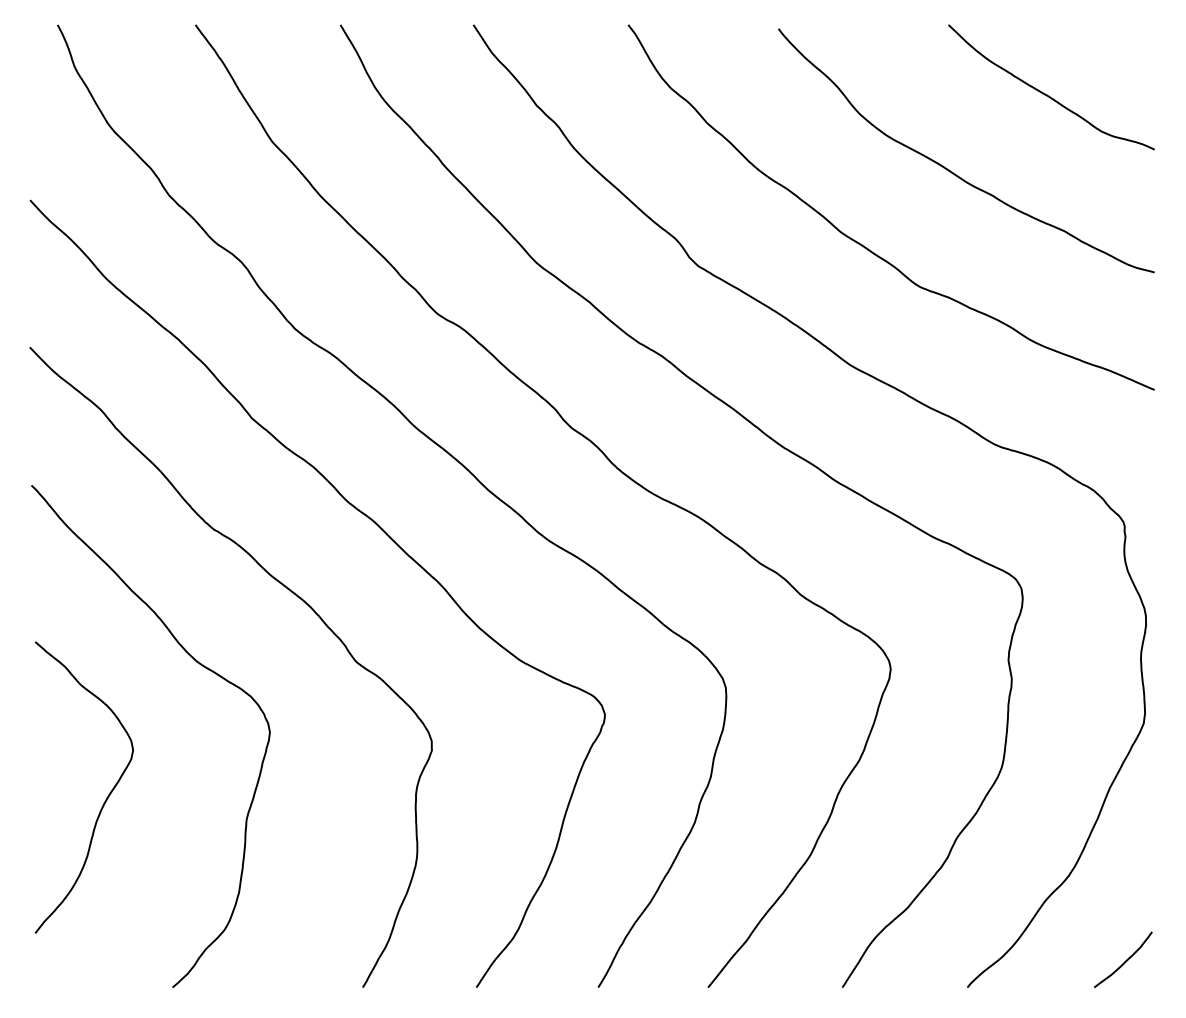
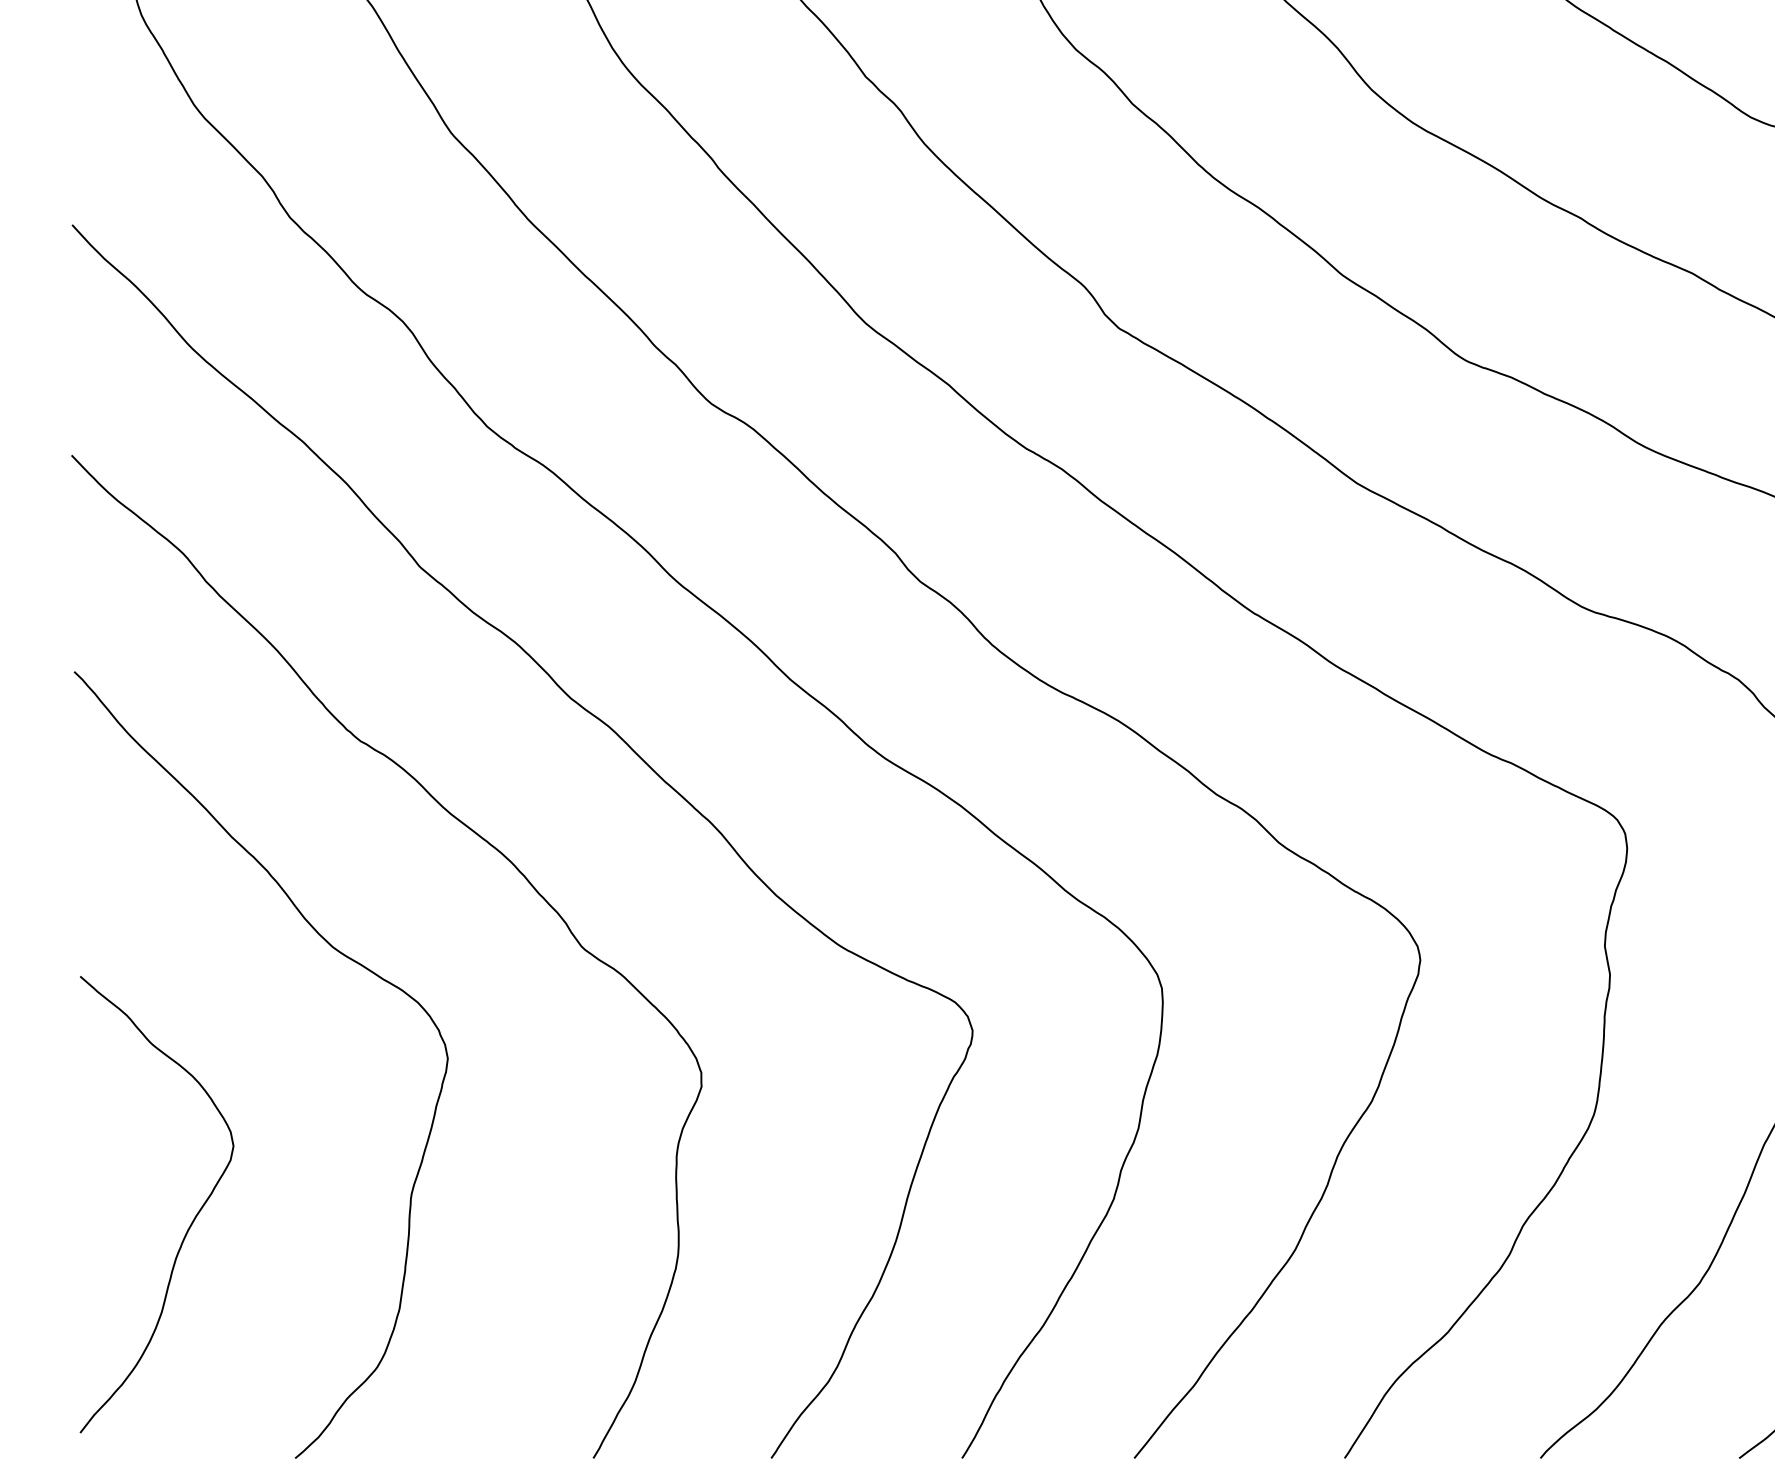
curve: (105, 799) -> (190, 1223), moved

